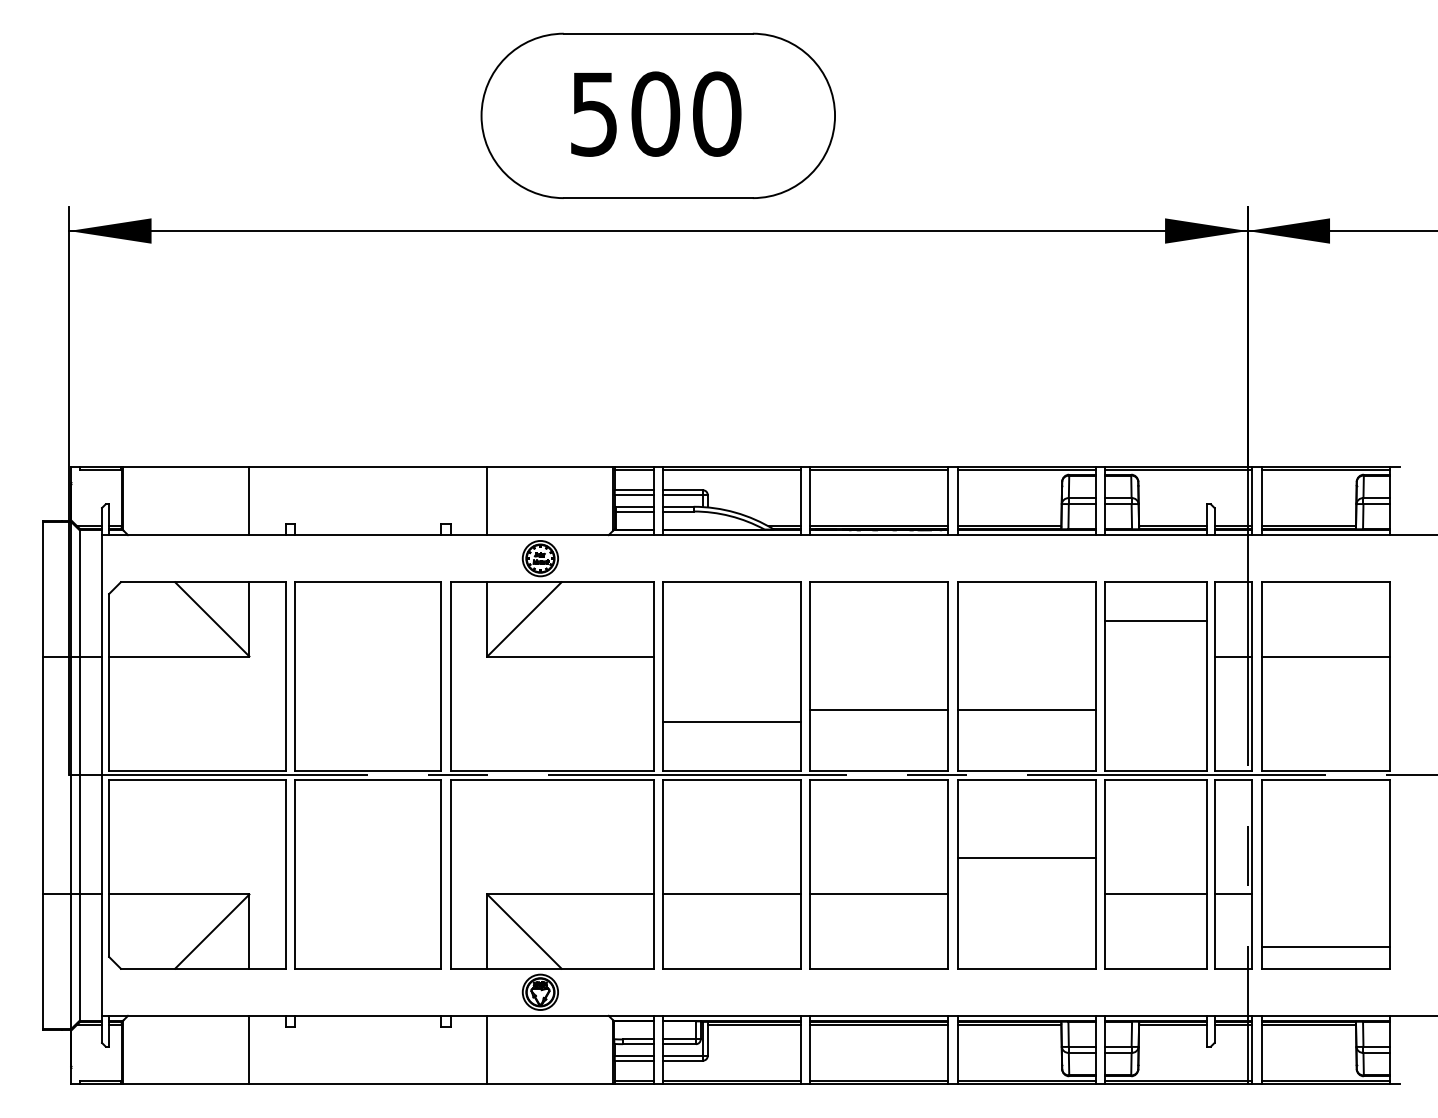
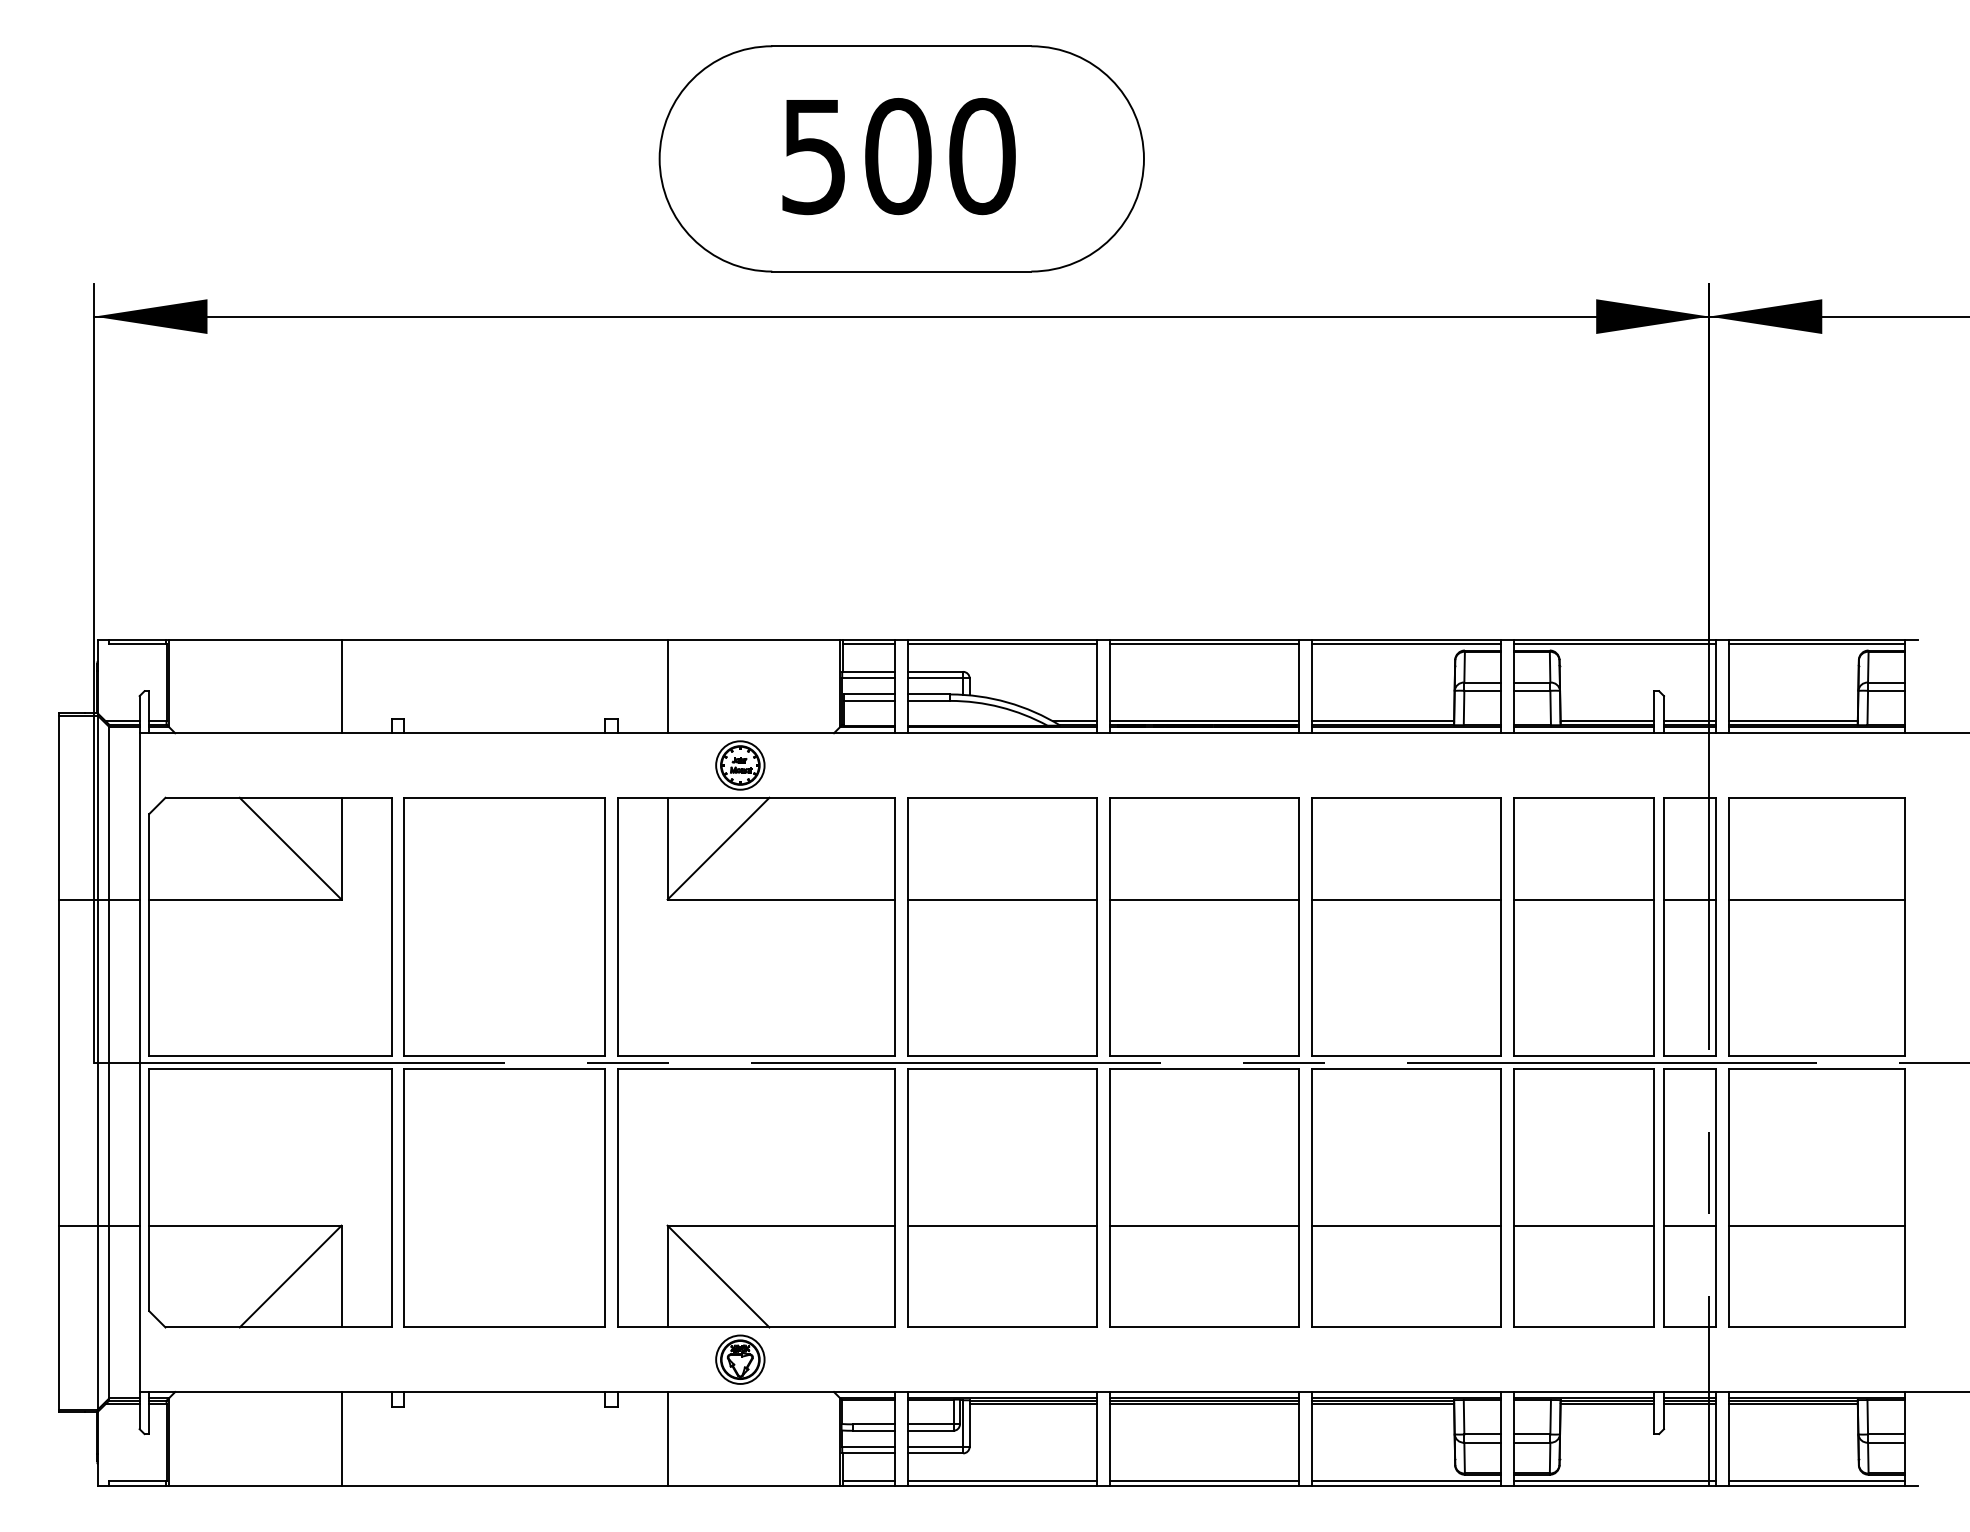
line: (1155, 620) -> (1583, 899), moved
line: (879, 709) -> (1204, 899), moved
line: (1026, 709) -> (1406, 899), moved
line: (731, 721) -> (1002, 899), moved
line: (1026, 858) -> (1406, 1225), moved
line: (1325, 947) -> (1816, 1225), moved

